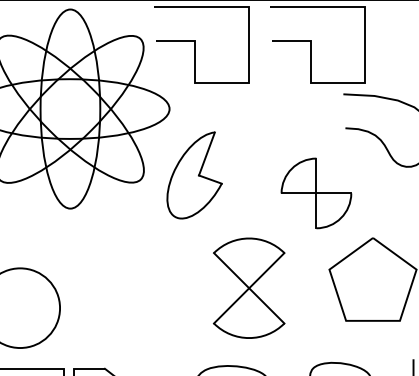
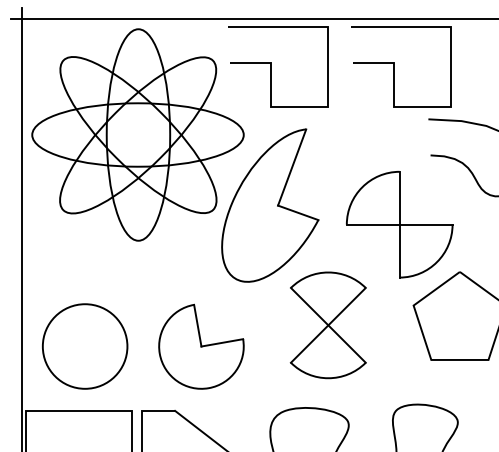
part: (194, 175) -> (270, 205), size x1.67
part: (316, 193) -> (399, 224), size x1.43
part: (129, 308) -> (201, 346), added

